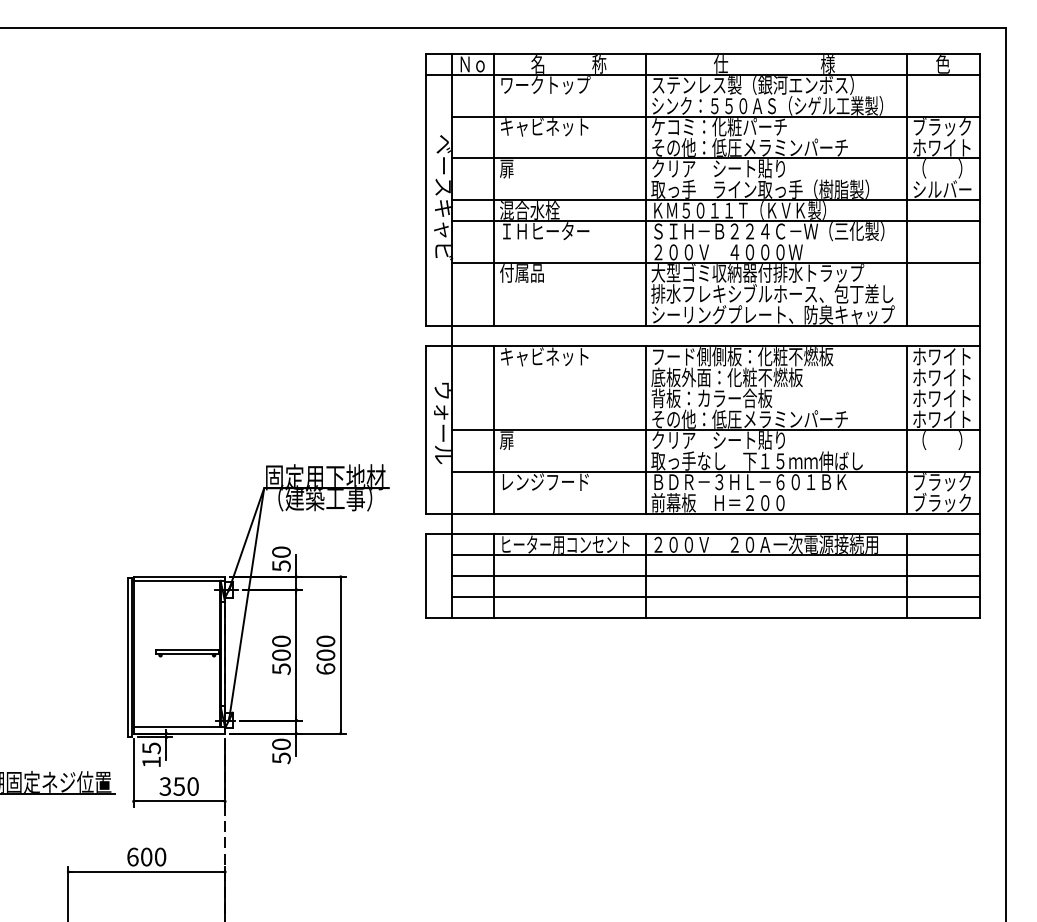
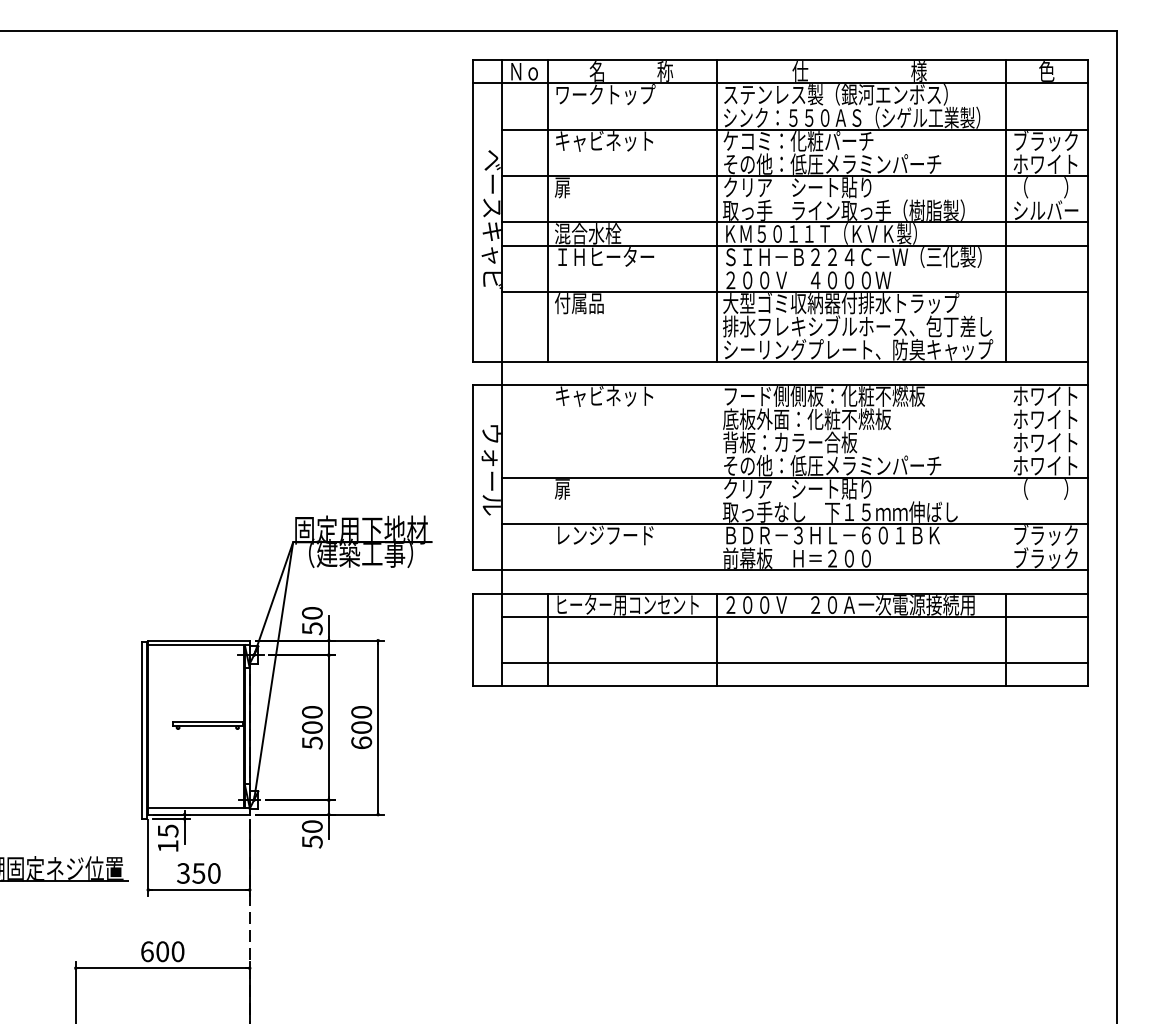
line: (494, 429) -> (548, 477), removed
line: (645, 429) -> (716, 477), removed
line: (906, 429) -> (1006, 477), removed
line: (715, 576) -> (794, 640), removed

